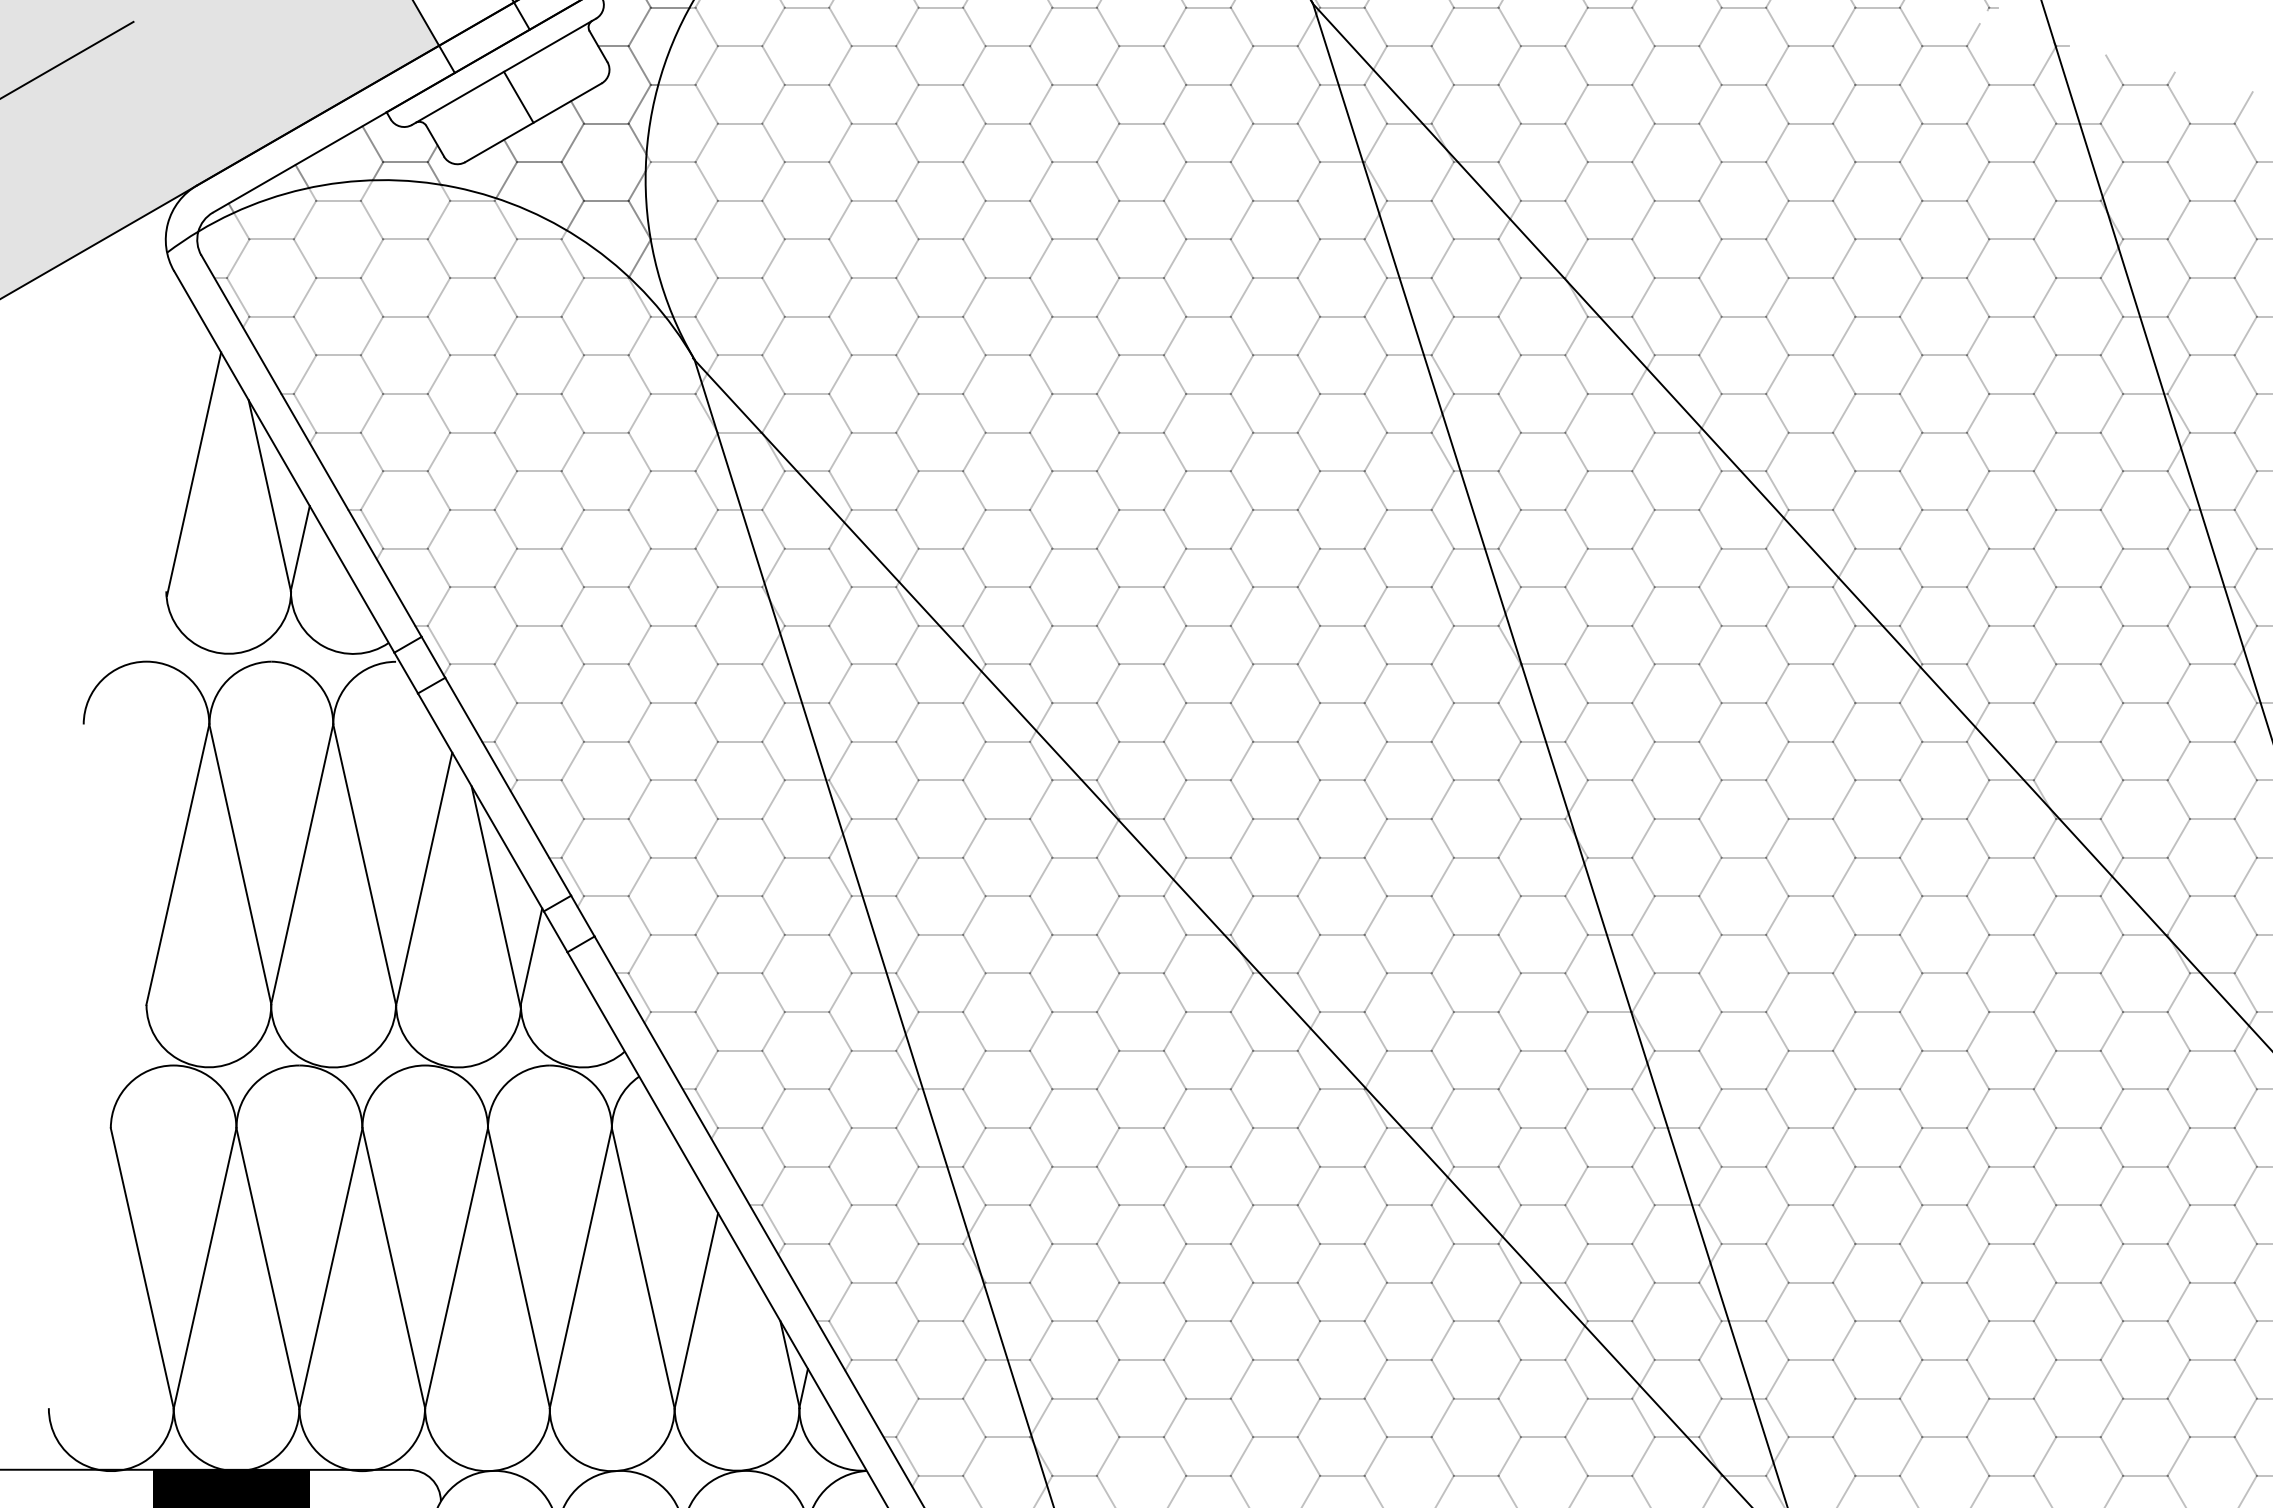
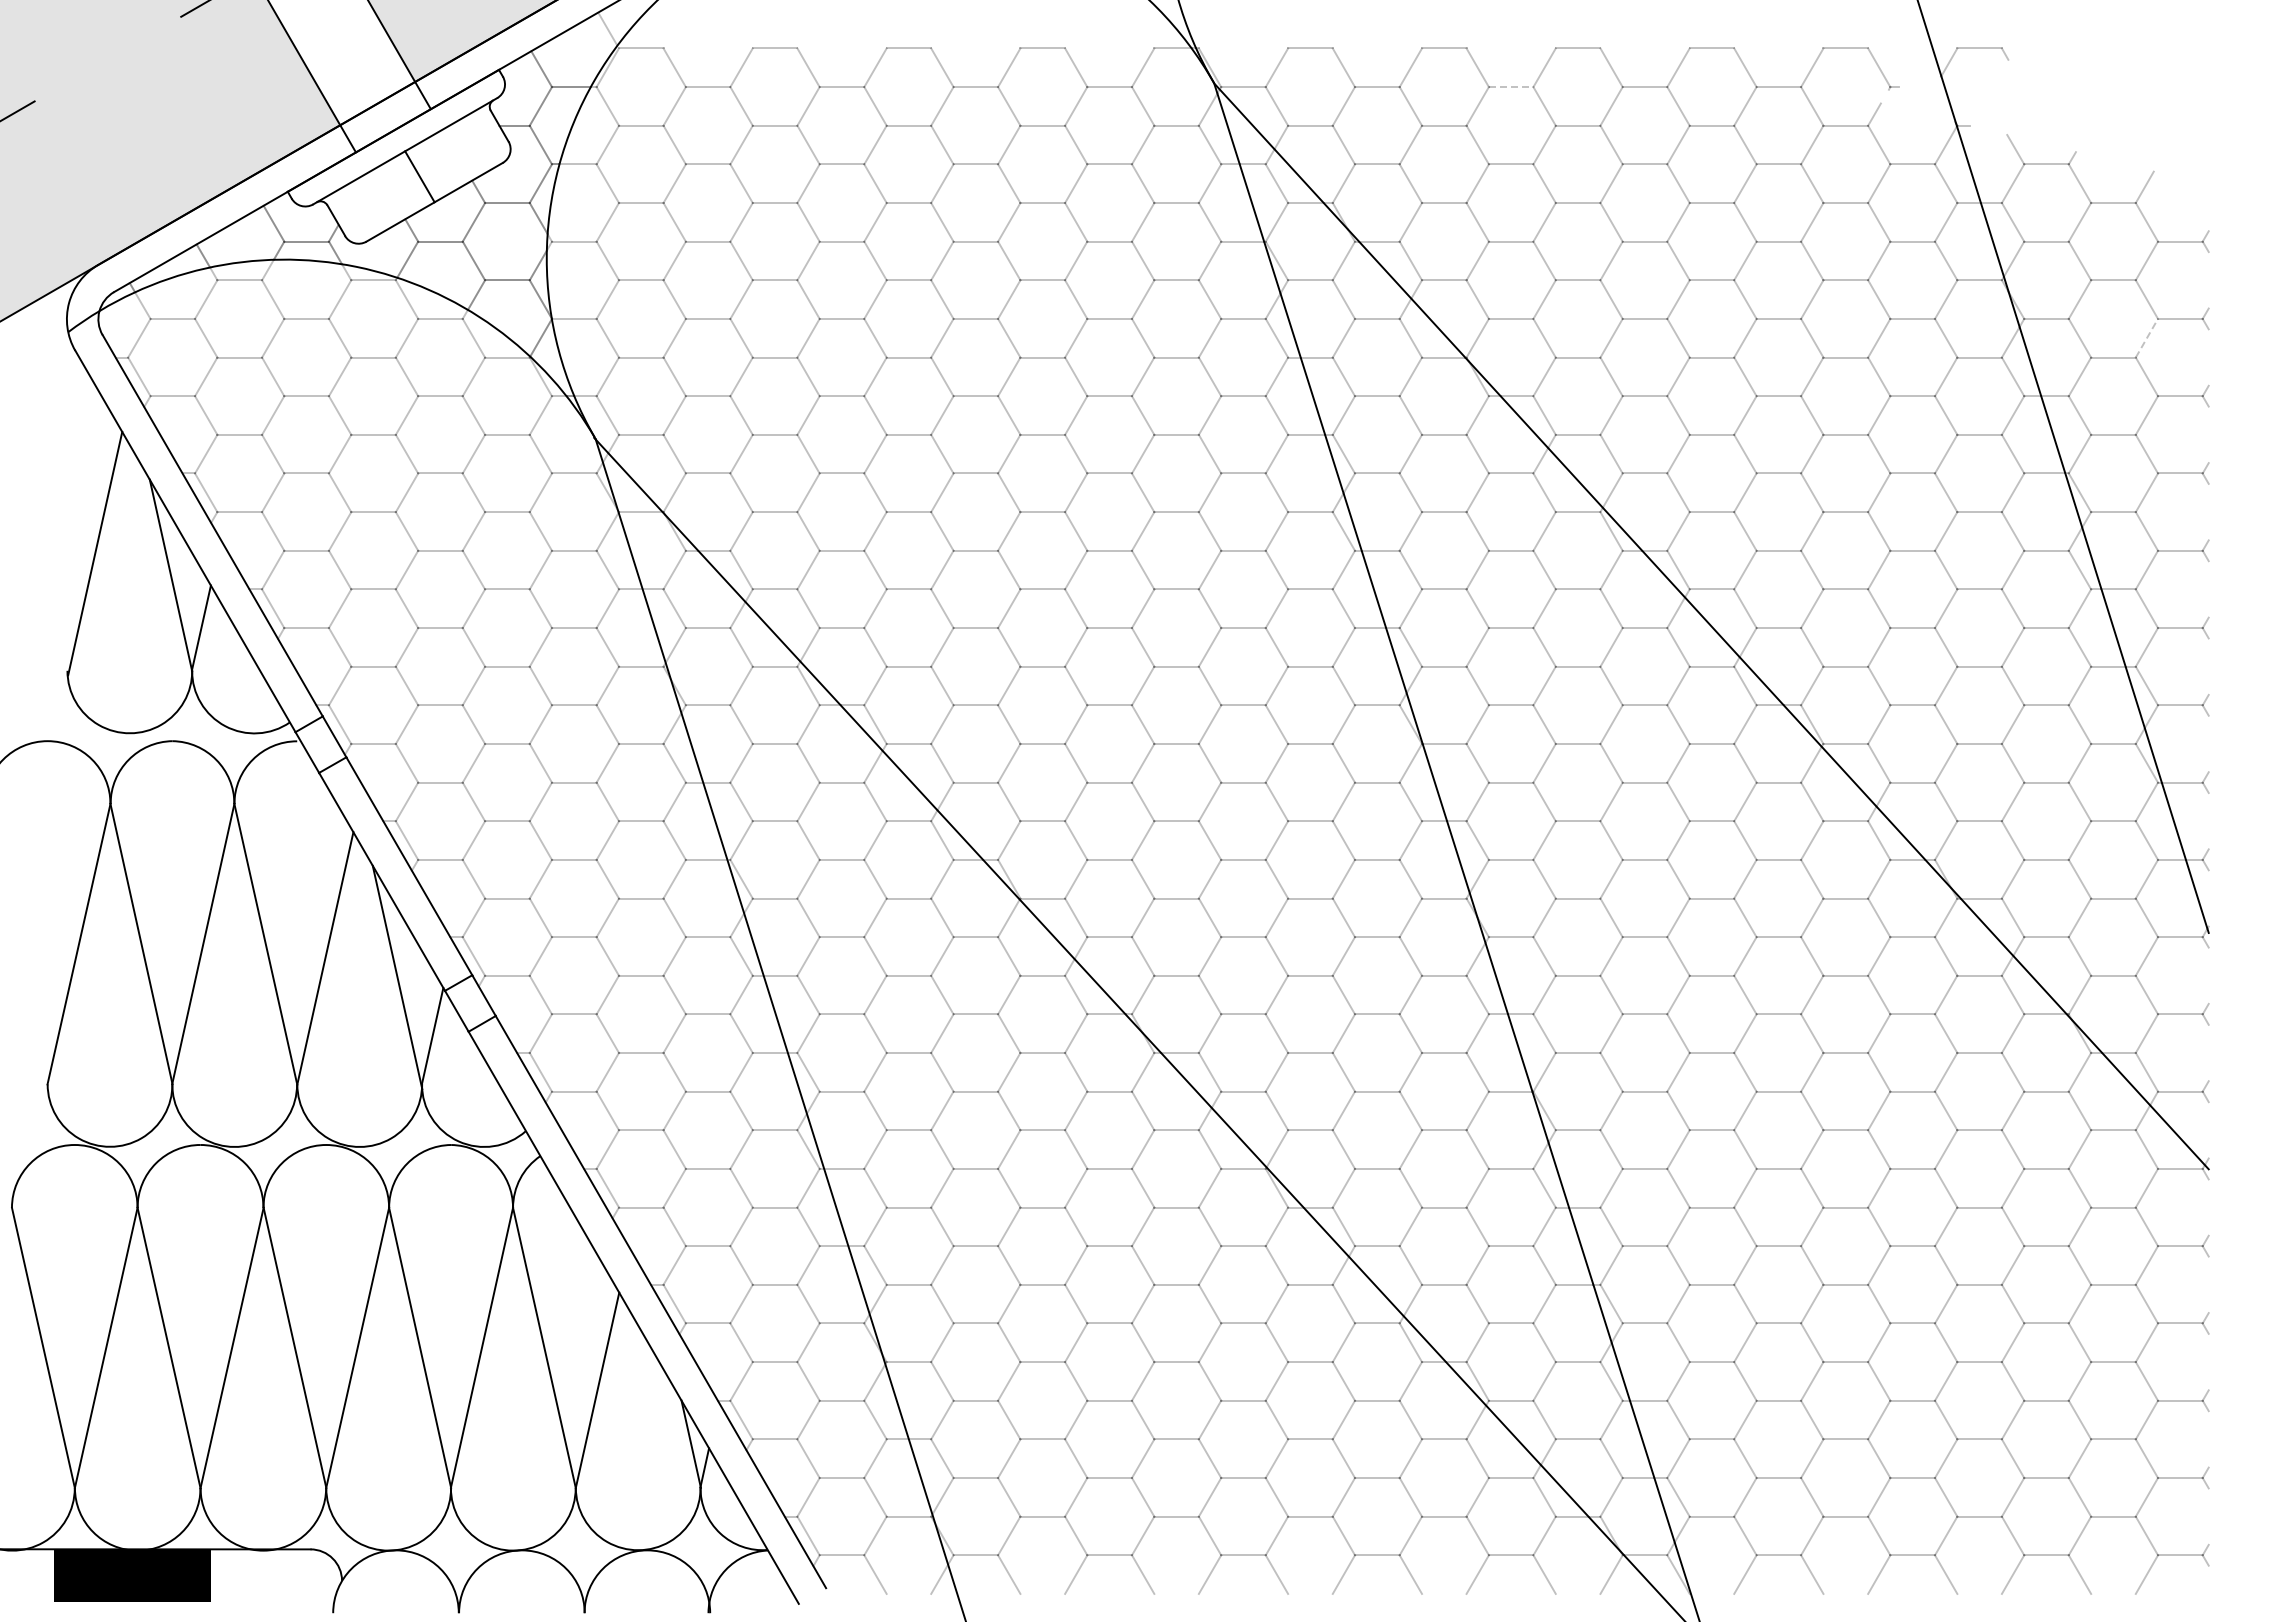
line: (1610, 8) -> (1511, 87), solid -> dashed
line: (2246, 258) -> (2147, 337), solid -> dashed

